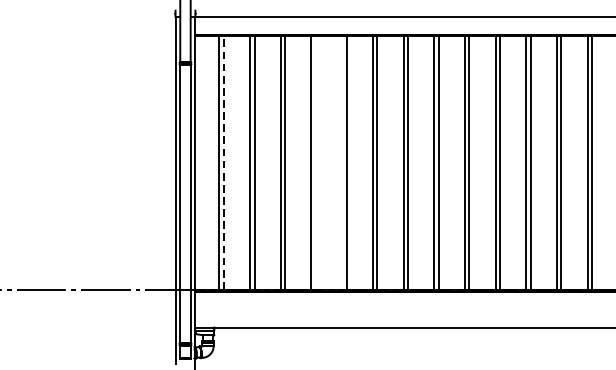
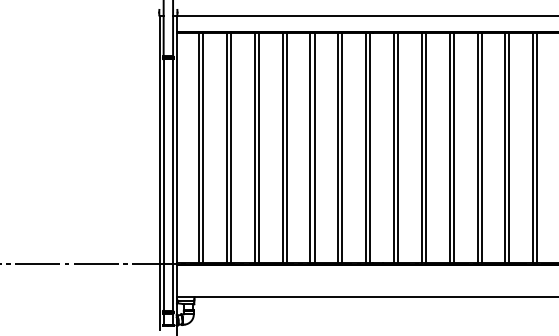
line: (315, 162) -> (286, 147), added
line: (342, 162) -> (310, 147), added
line: (224, 163) -> (203, 148), dashed -> solid

